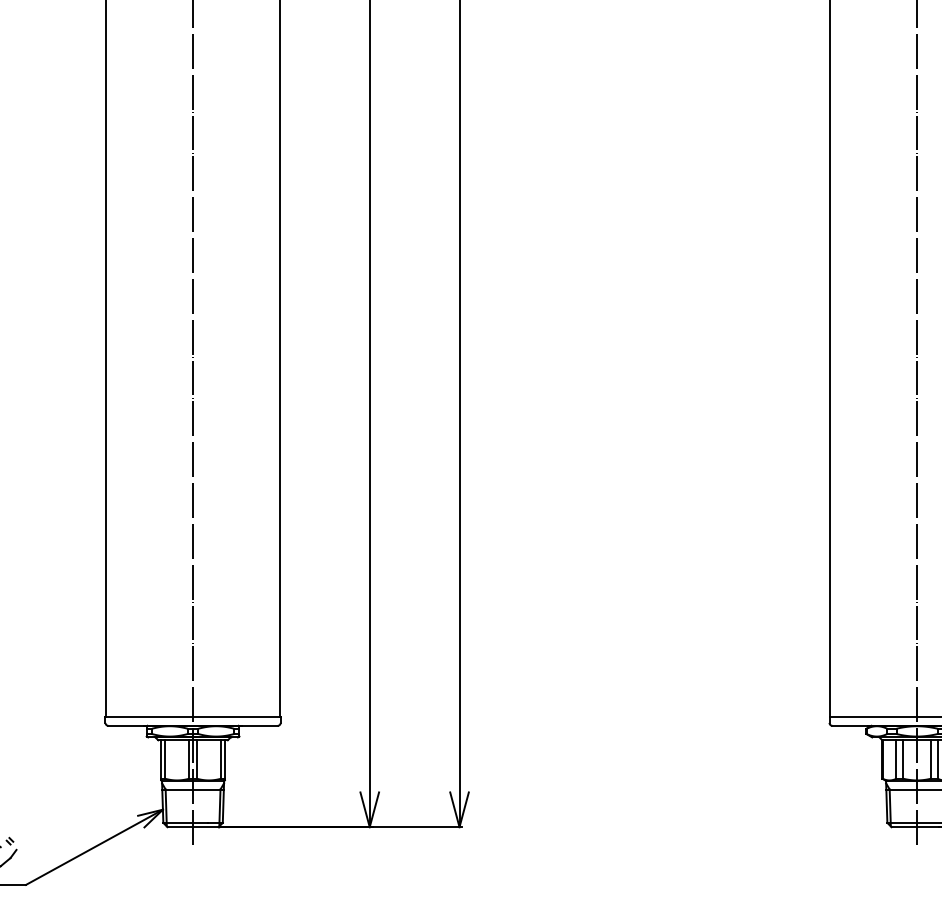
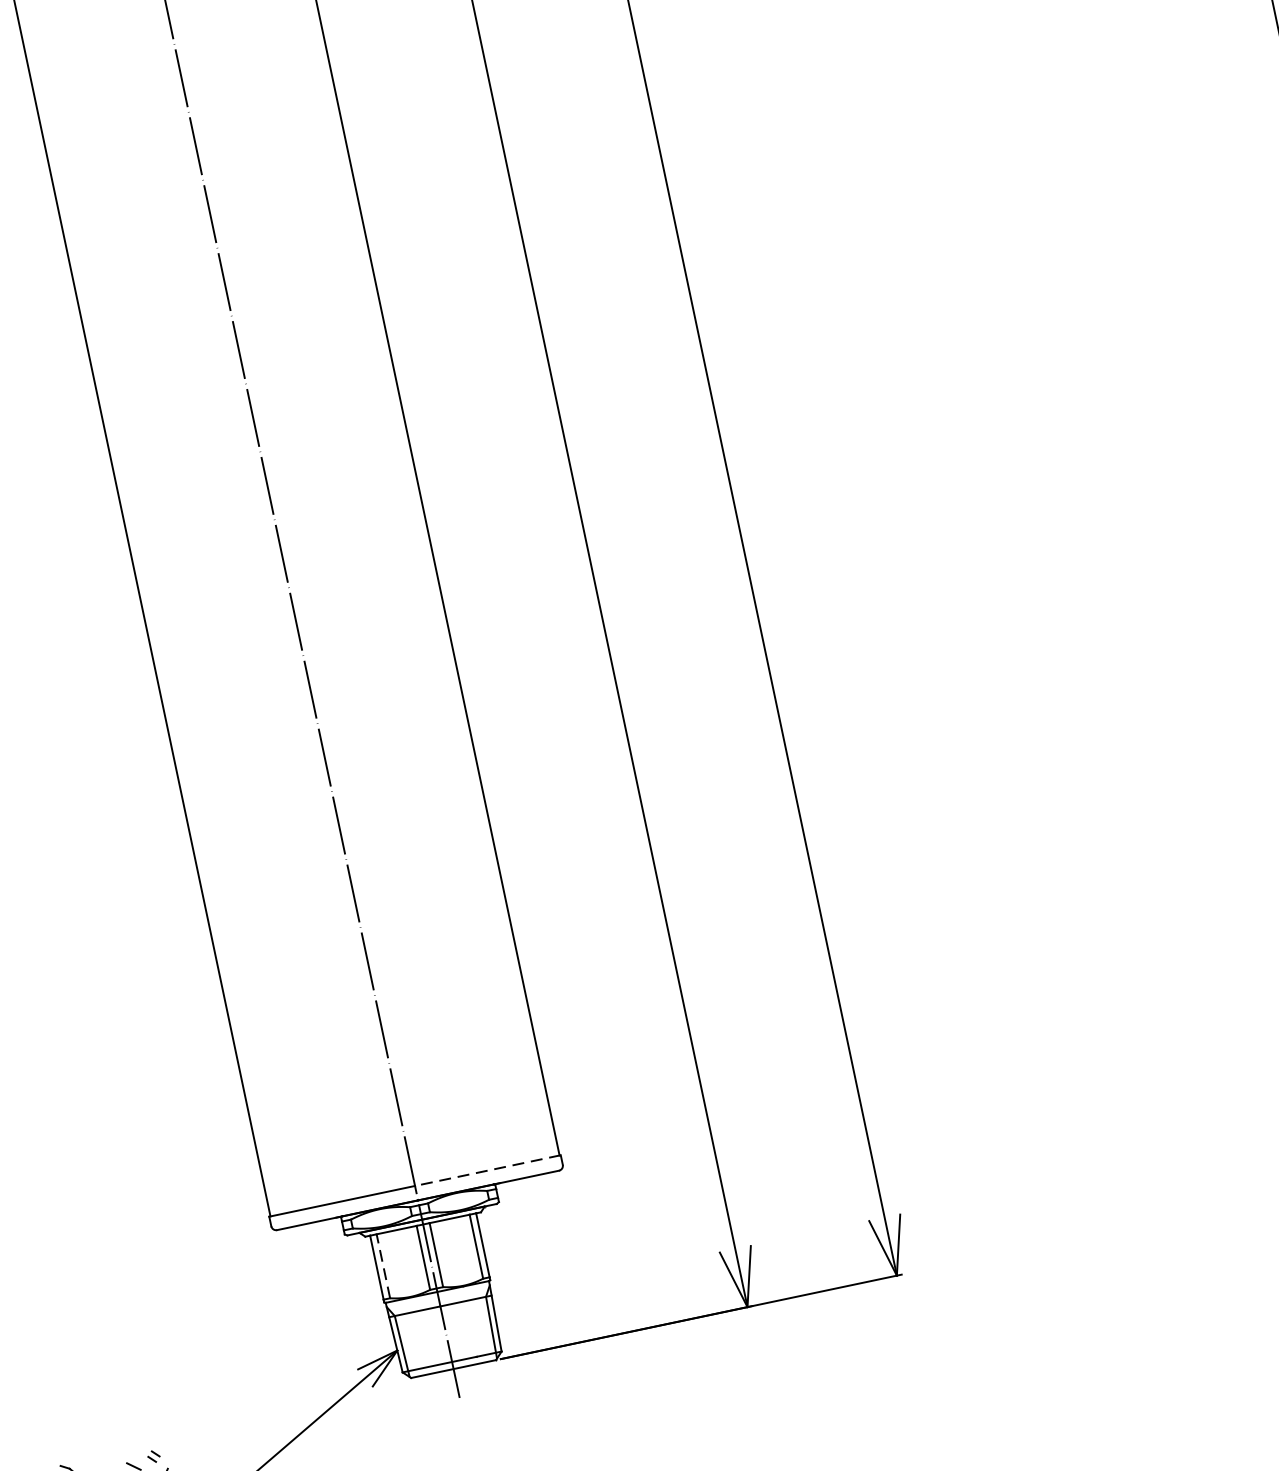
line: (236, 717) -> (487, 1171), solid -> dashed
line: (165, 759) -> (384, 1266), solid -> dashed

